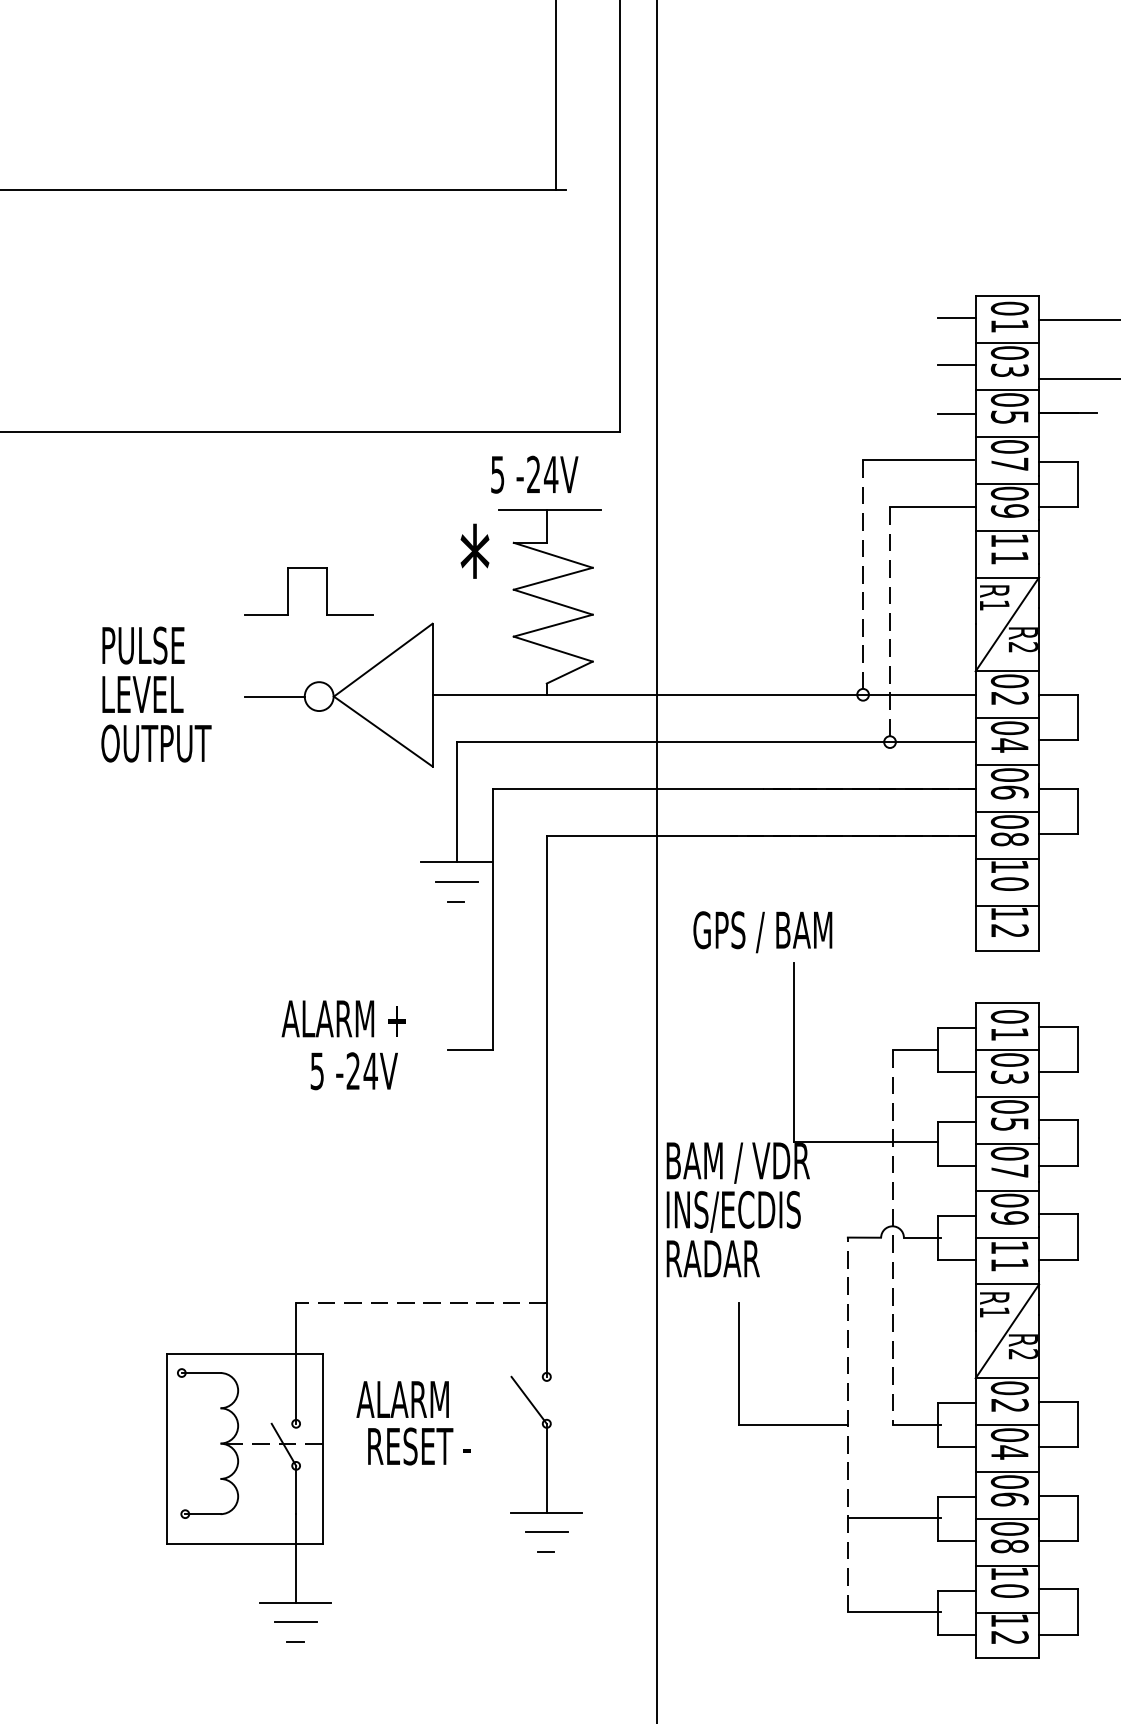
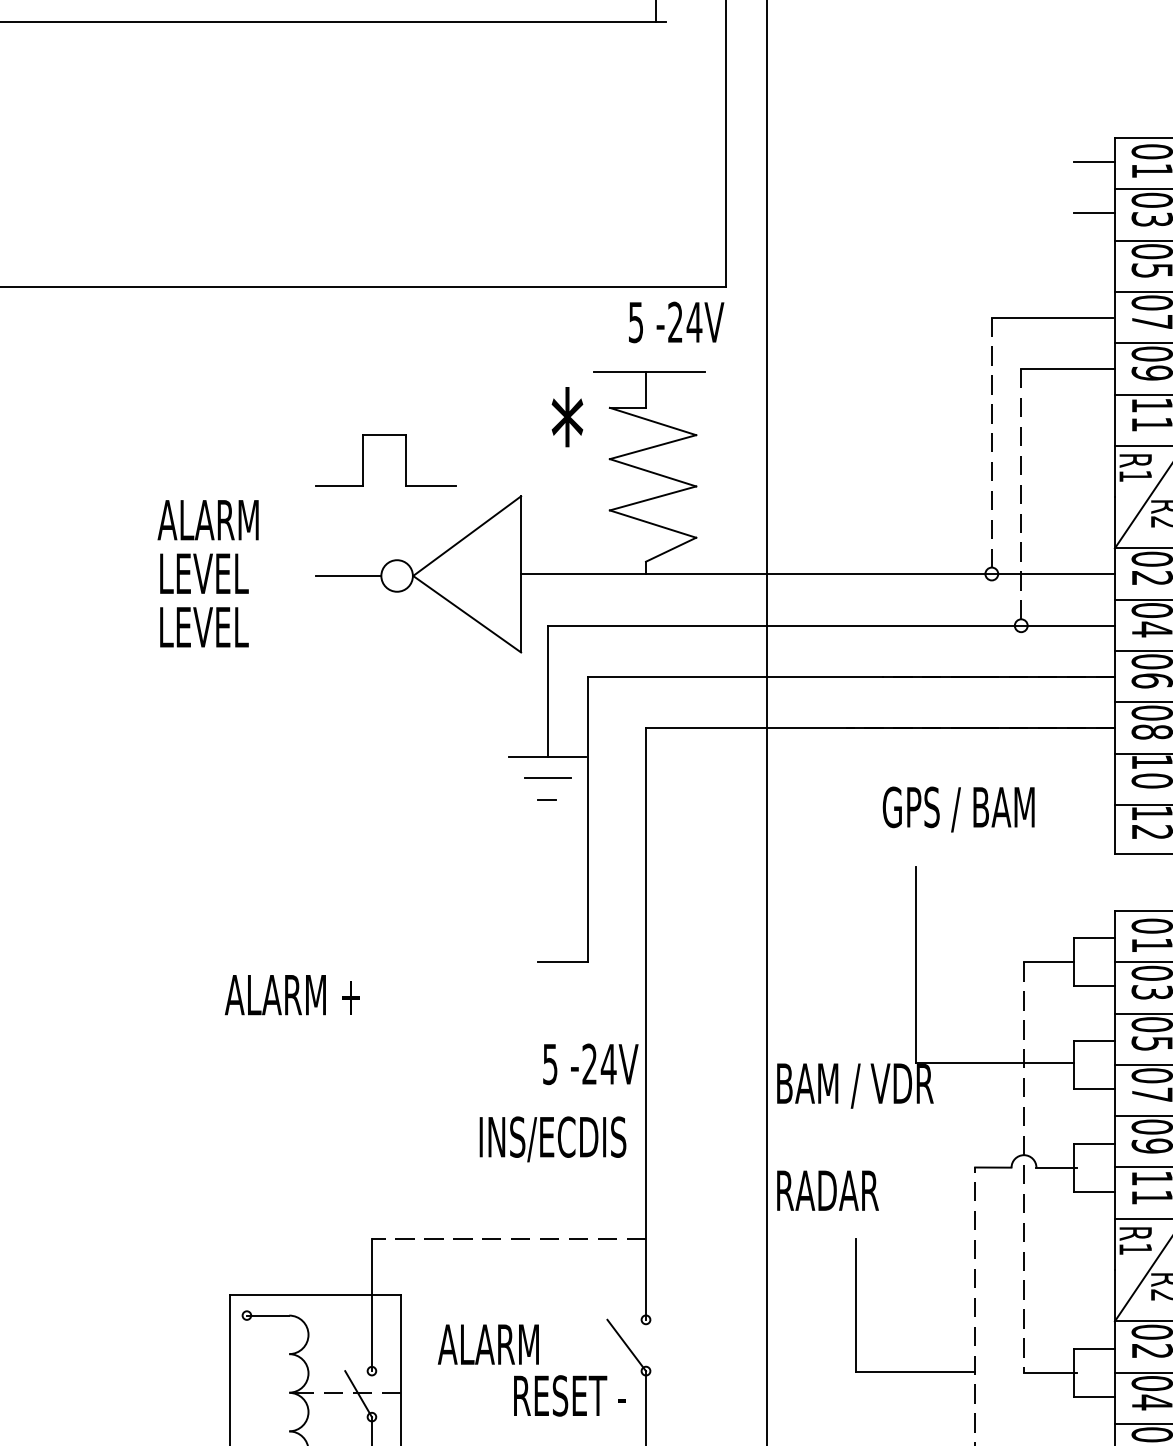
line: (956, 413) -> (1093, 266), removed
text: (534, 474) -> (676, 322), moved
text: (146, 645) -> (208, 520), PULSE -> ALARM
text: (156, 743) -> (219, 627), OUTPUT -> LEVEL
text: (762, 932) -> (958, 809), moved
text: (343, 1018) -> (292, 994), moved
text: (353, 1071) -> (589, 1064), moved
text: (733, 1211) -> (552, 1138), moved
text: (419, 1446) -> (570, 1395), moved

